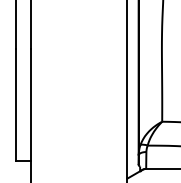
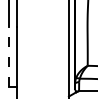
line: (15, 104) -> (8, 56), solid -> dashed

